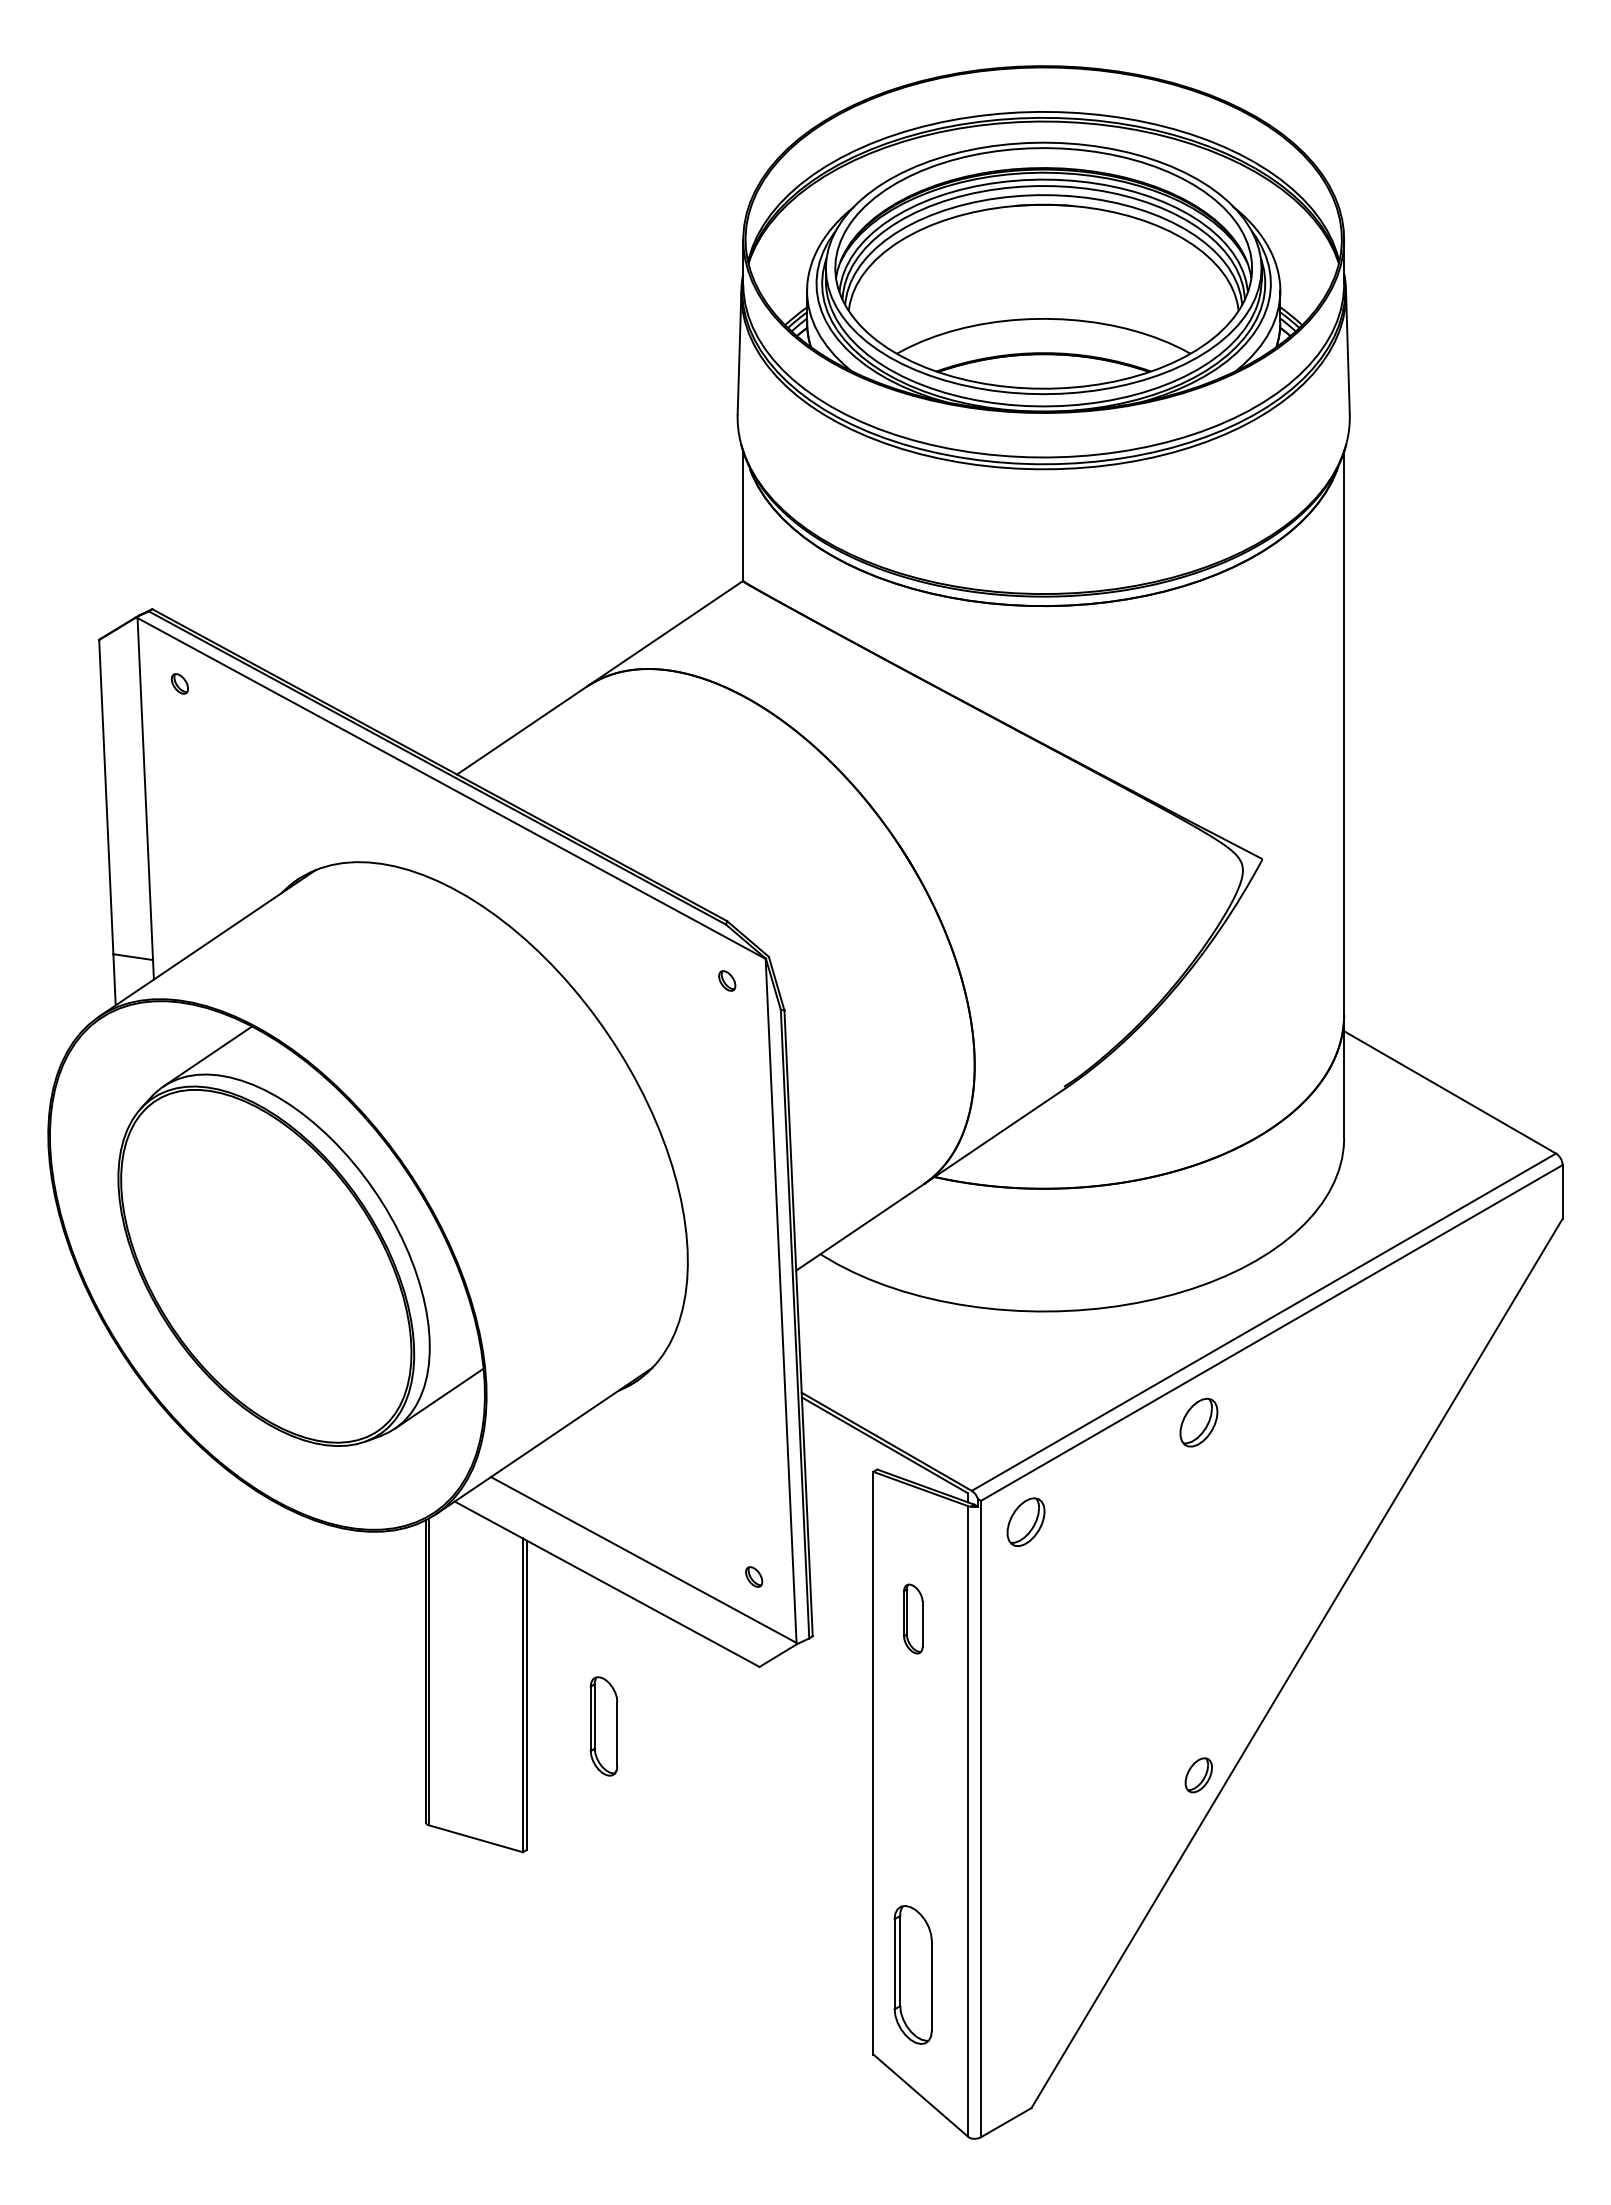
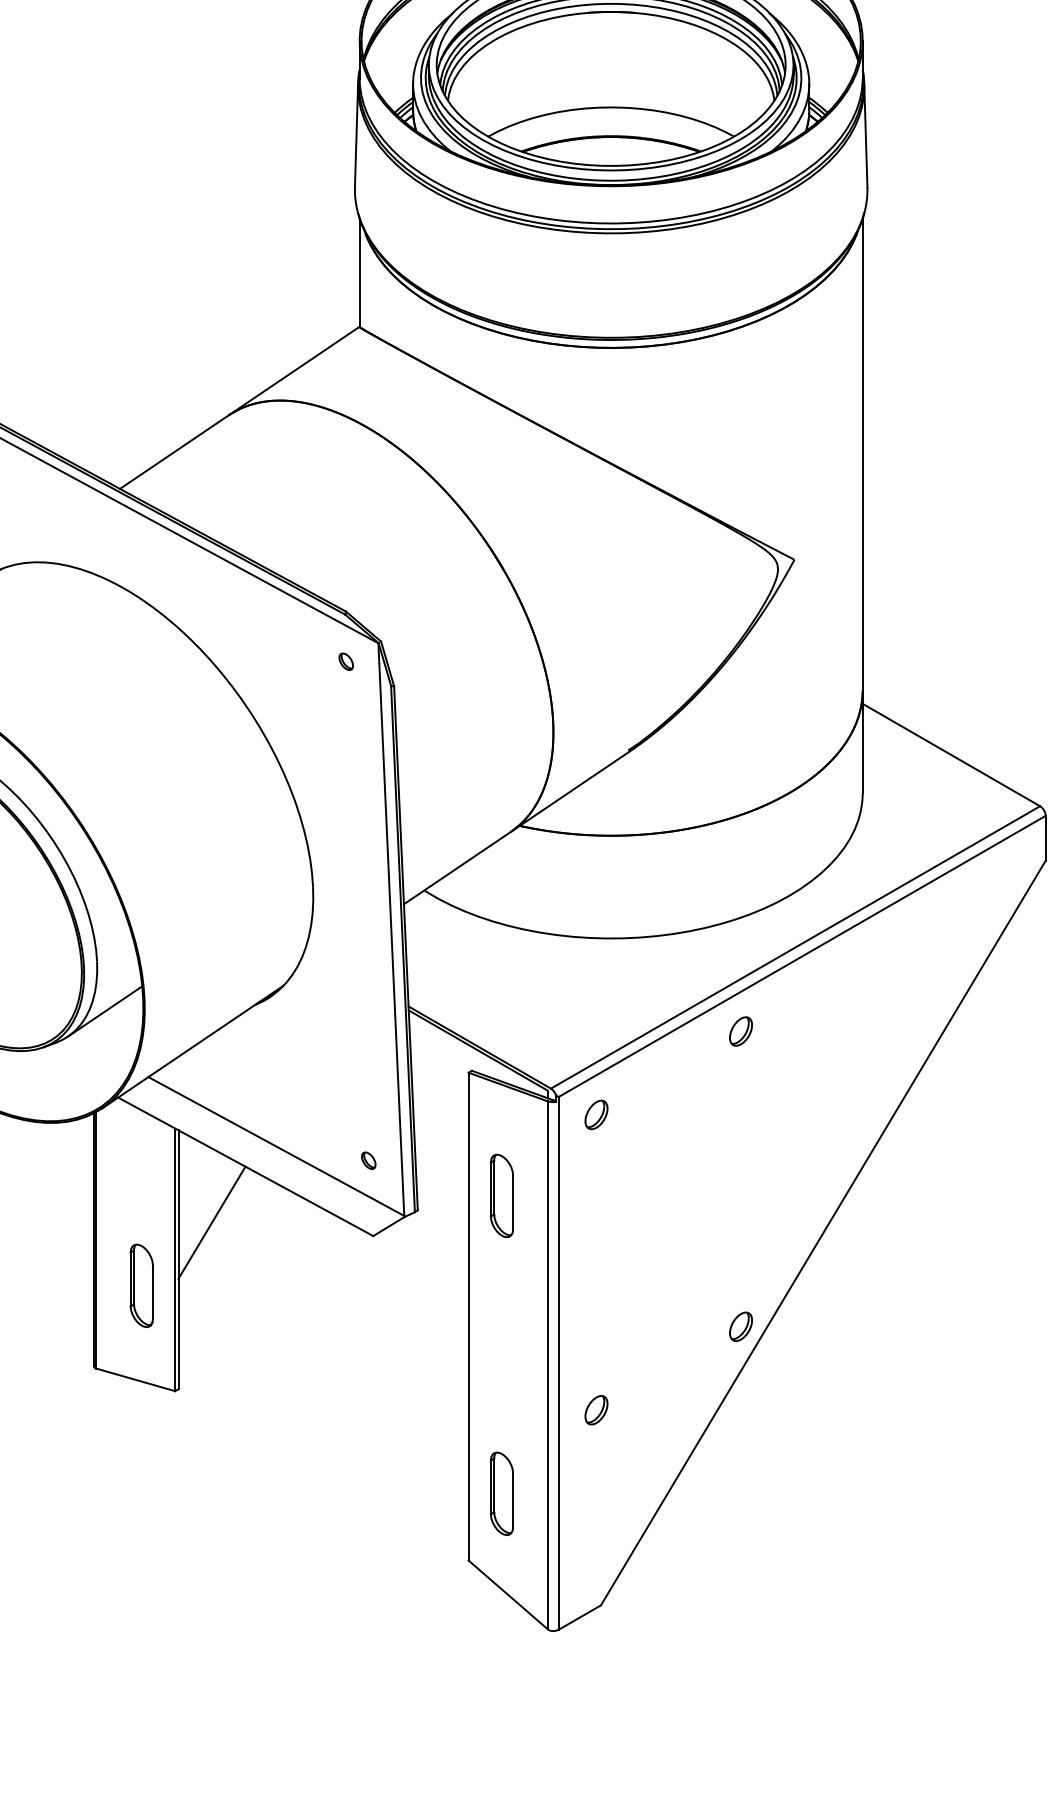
part: (1198, 1422) -> (740, 1031), size x0.71
part: (1026, 1522) -> (596, 1115), size x0.71
part: (913, 1618) -> (502, 1195), size x1.43
line: (566, 1651) -> (211, 1223), added
part: (603, 1726) -> (141, 1285), moved
part: (1026, 1874) -> (596, 1409), added
part: (913, 1974) -> (502, 1493), size x0.71

